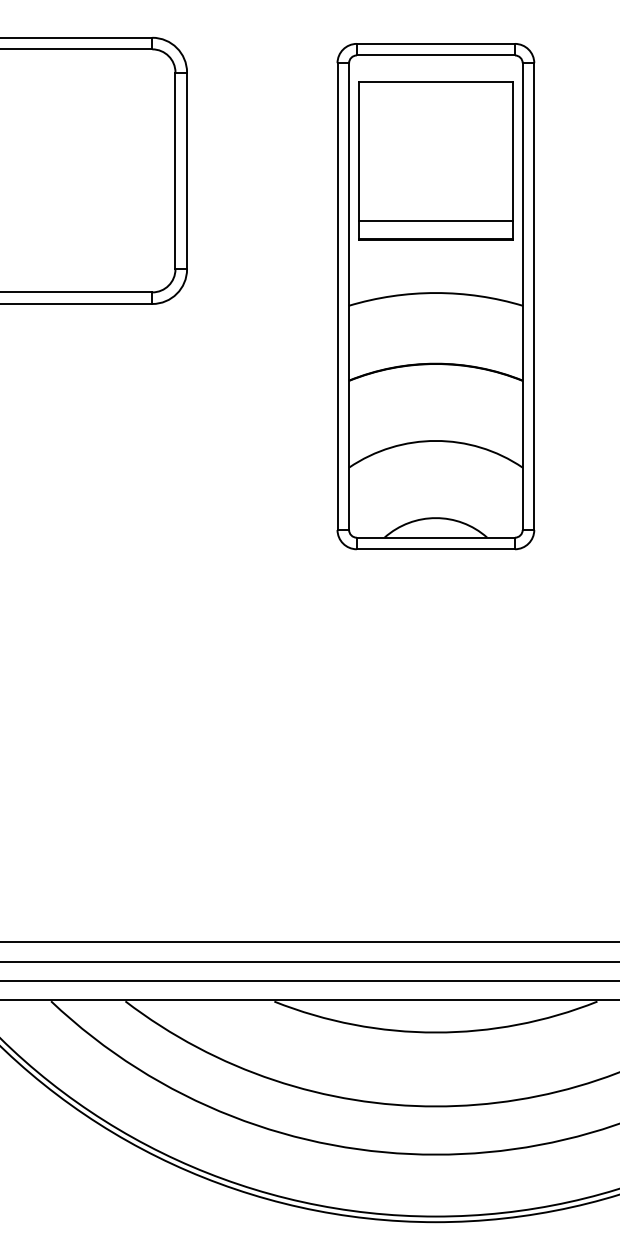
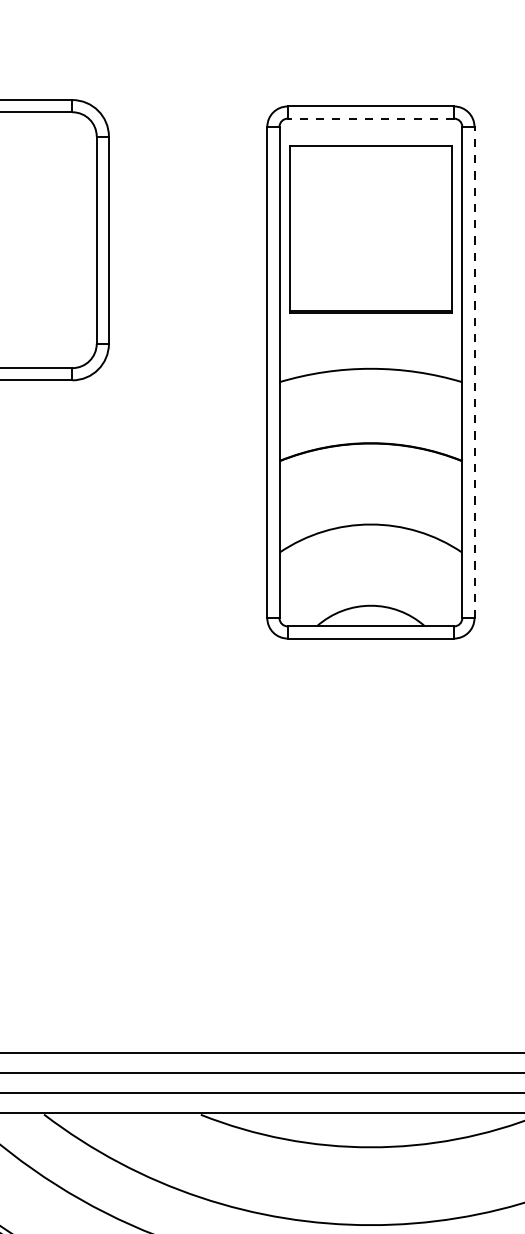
line: (435, 55) -> (370, 118), solid -> dashed
line: (435, 221) -> (370, 293), removed
line: (534, 296) -> (474, 372), solid -> dashed

